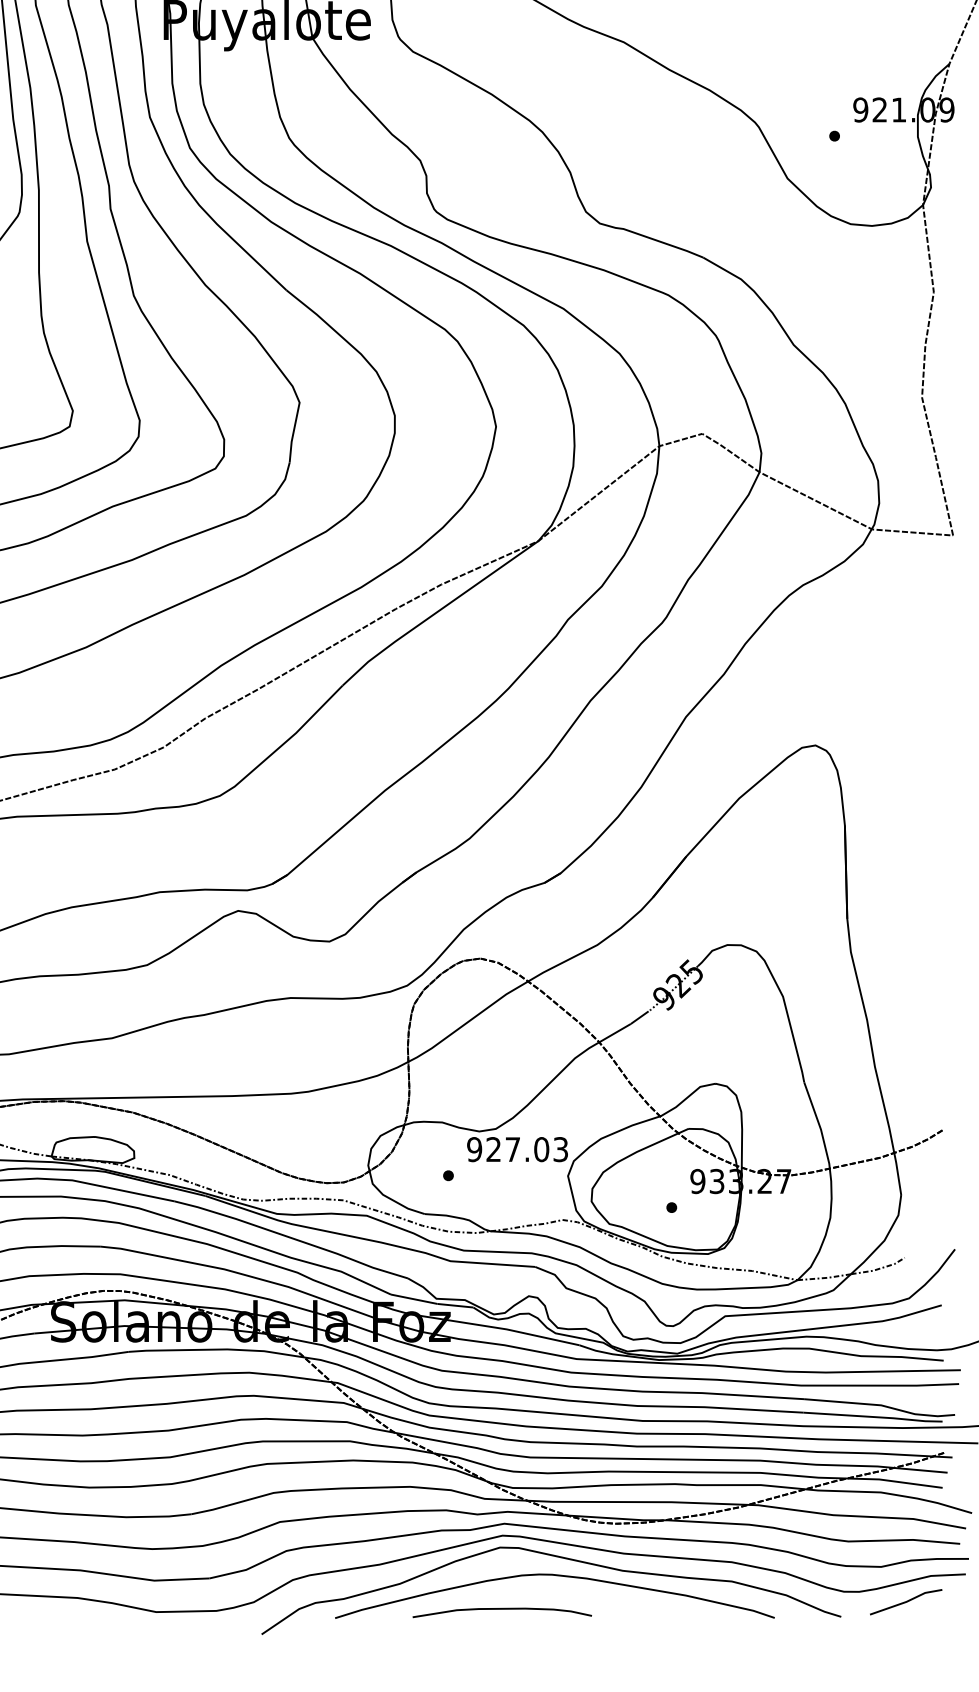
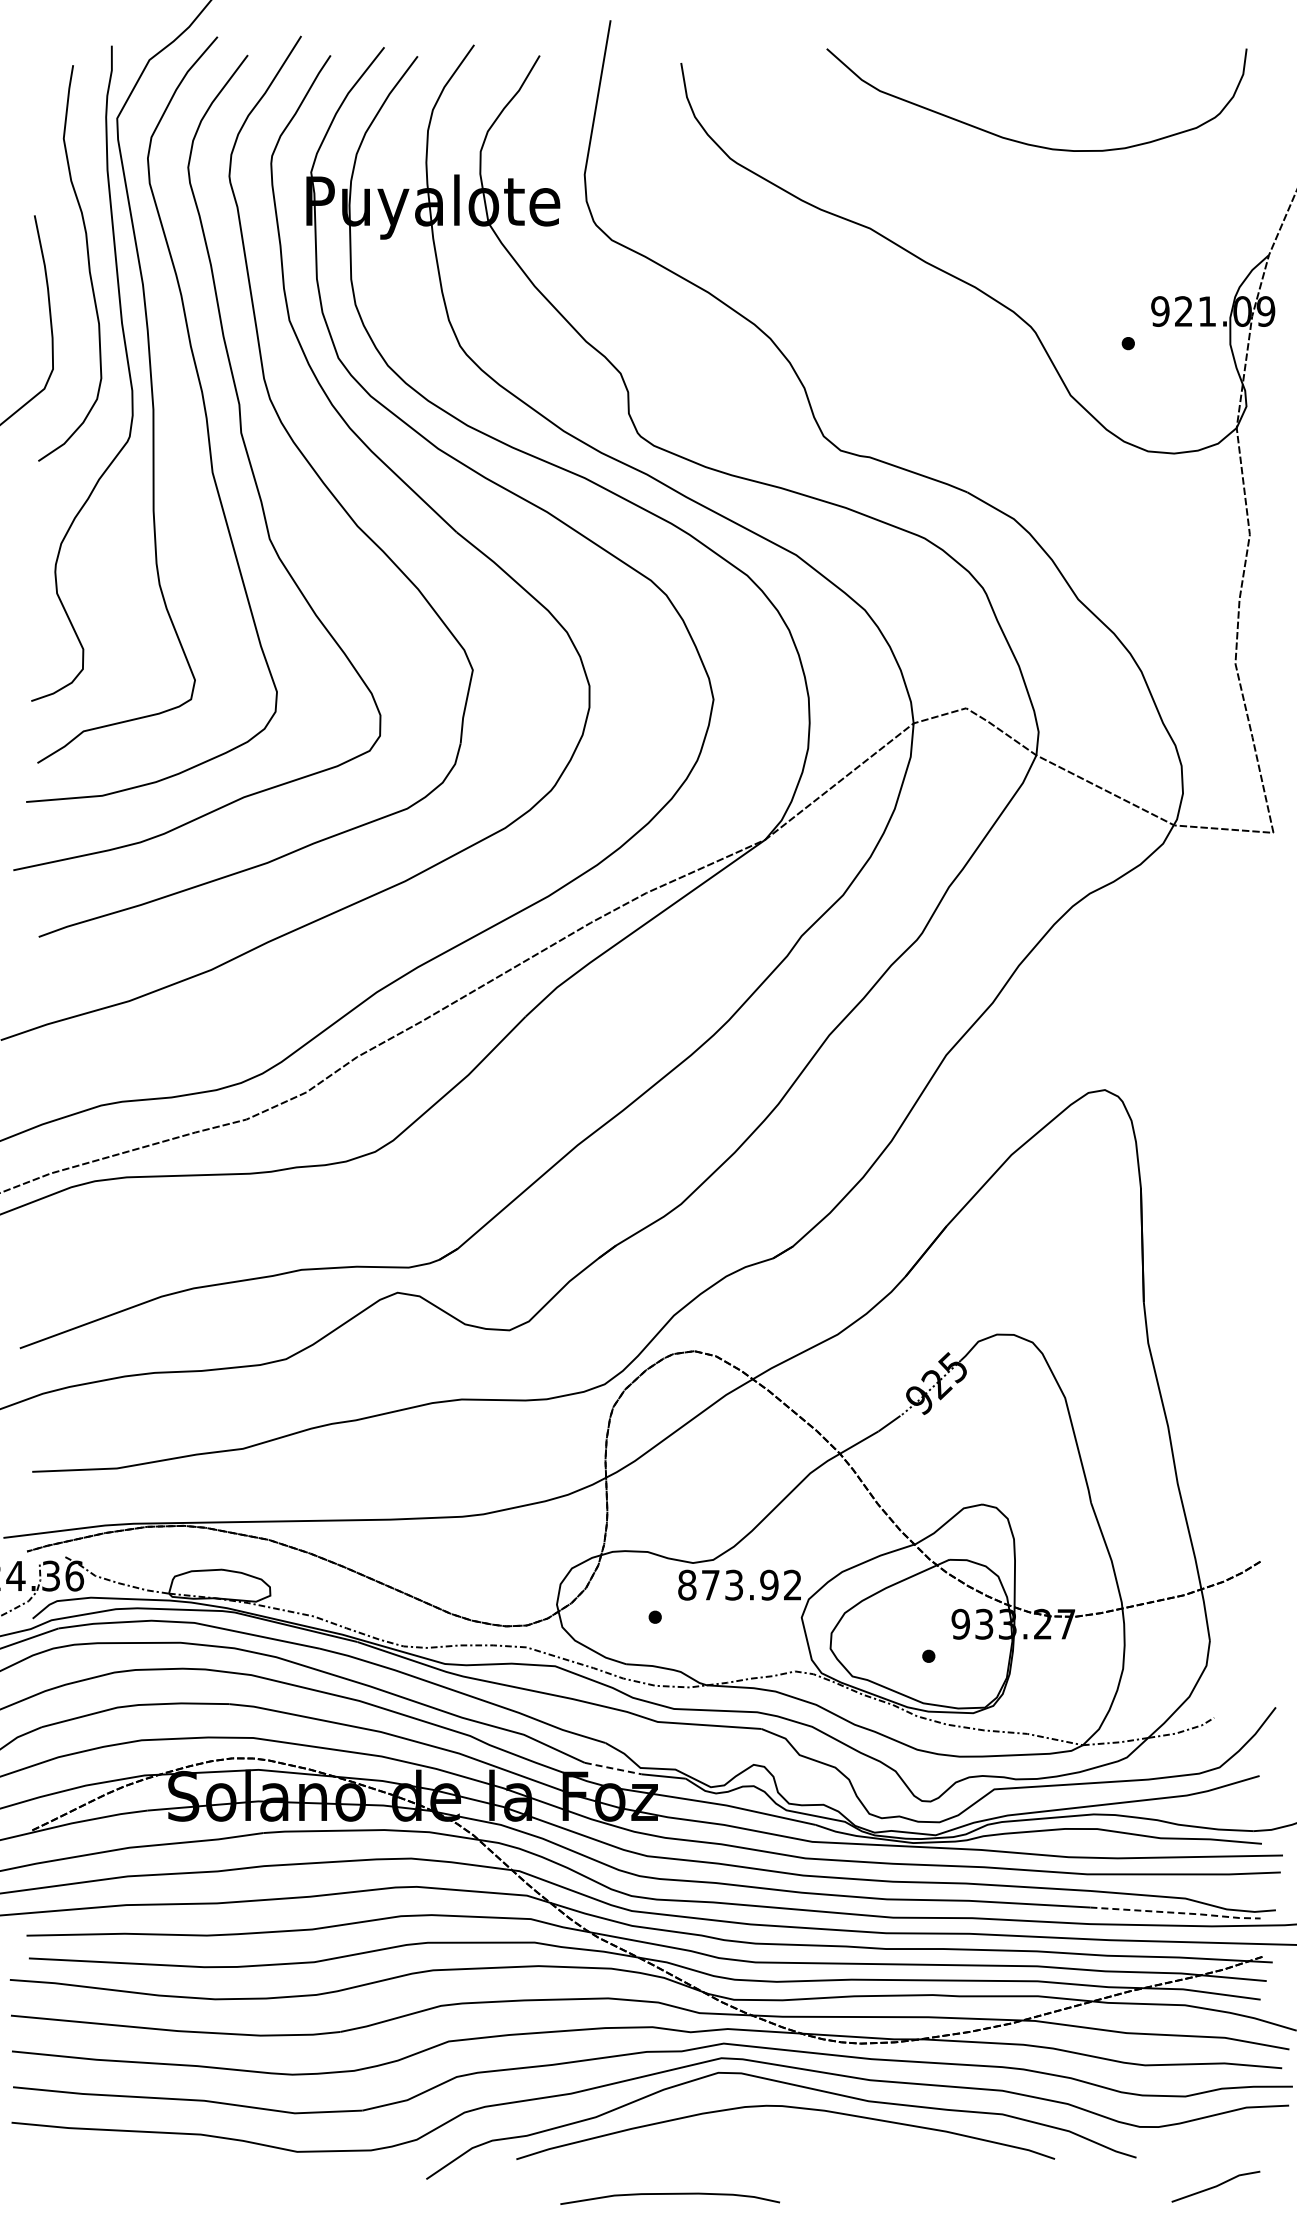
text: (517, 1149) -> (739, 1584), 927.03 -> 873.92
line: (414, 1299) -> (613, 1768), solid -> dashed
line: (874, 1416) -> (1177, 1912), solid -> dashed
line: (905, 1602) -> (1215, 2186), moved
curve: (501, 1609) -> (669, 2194), moved

